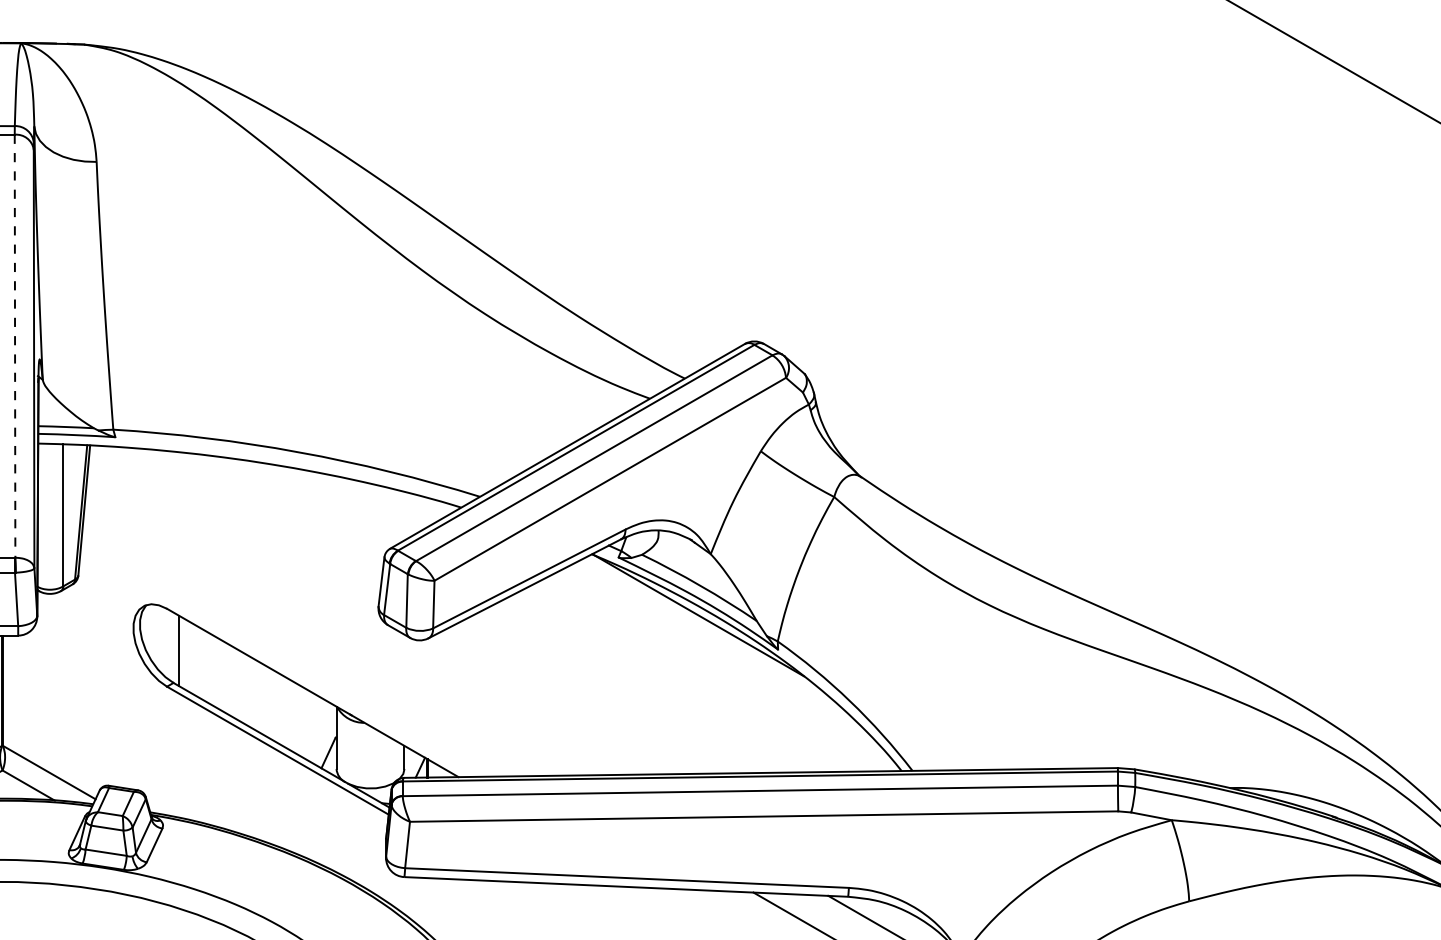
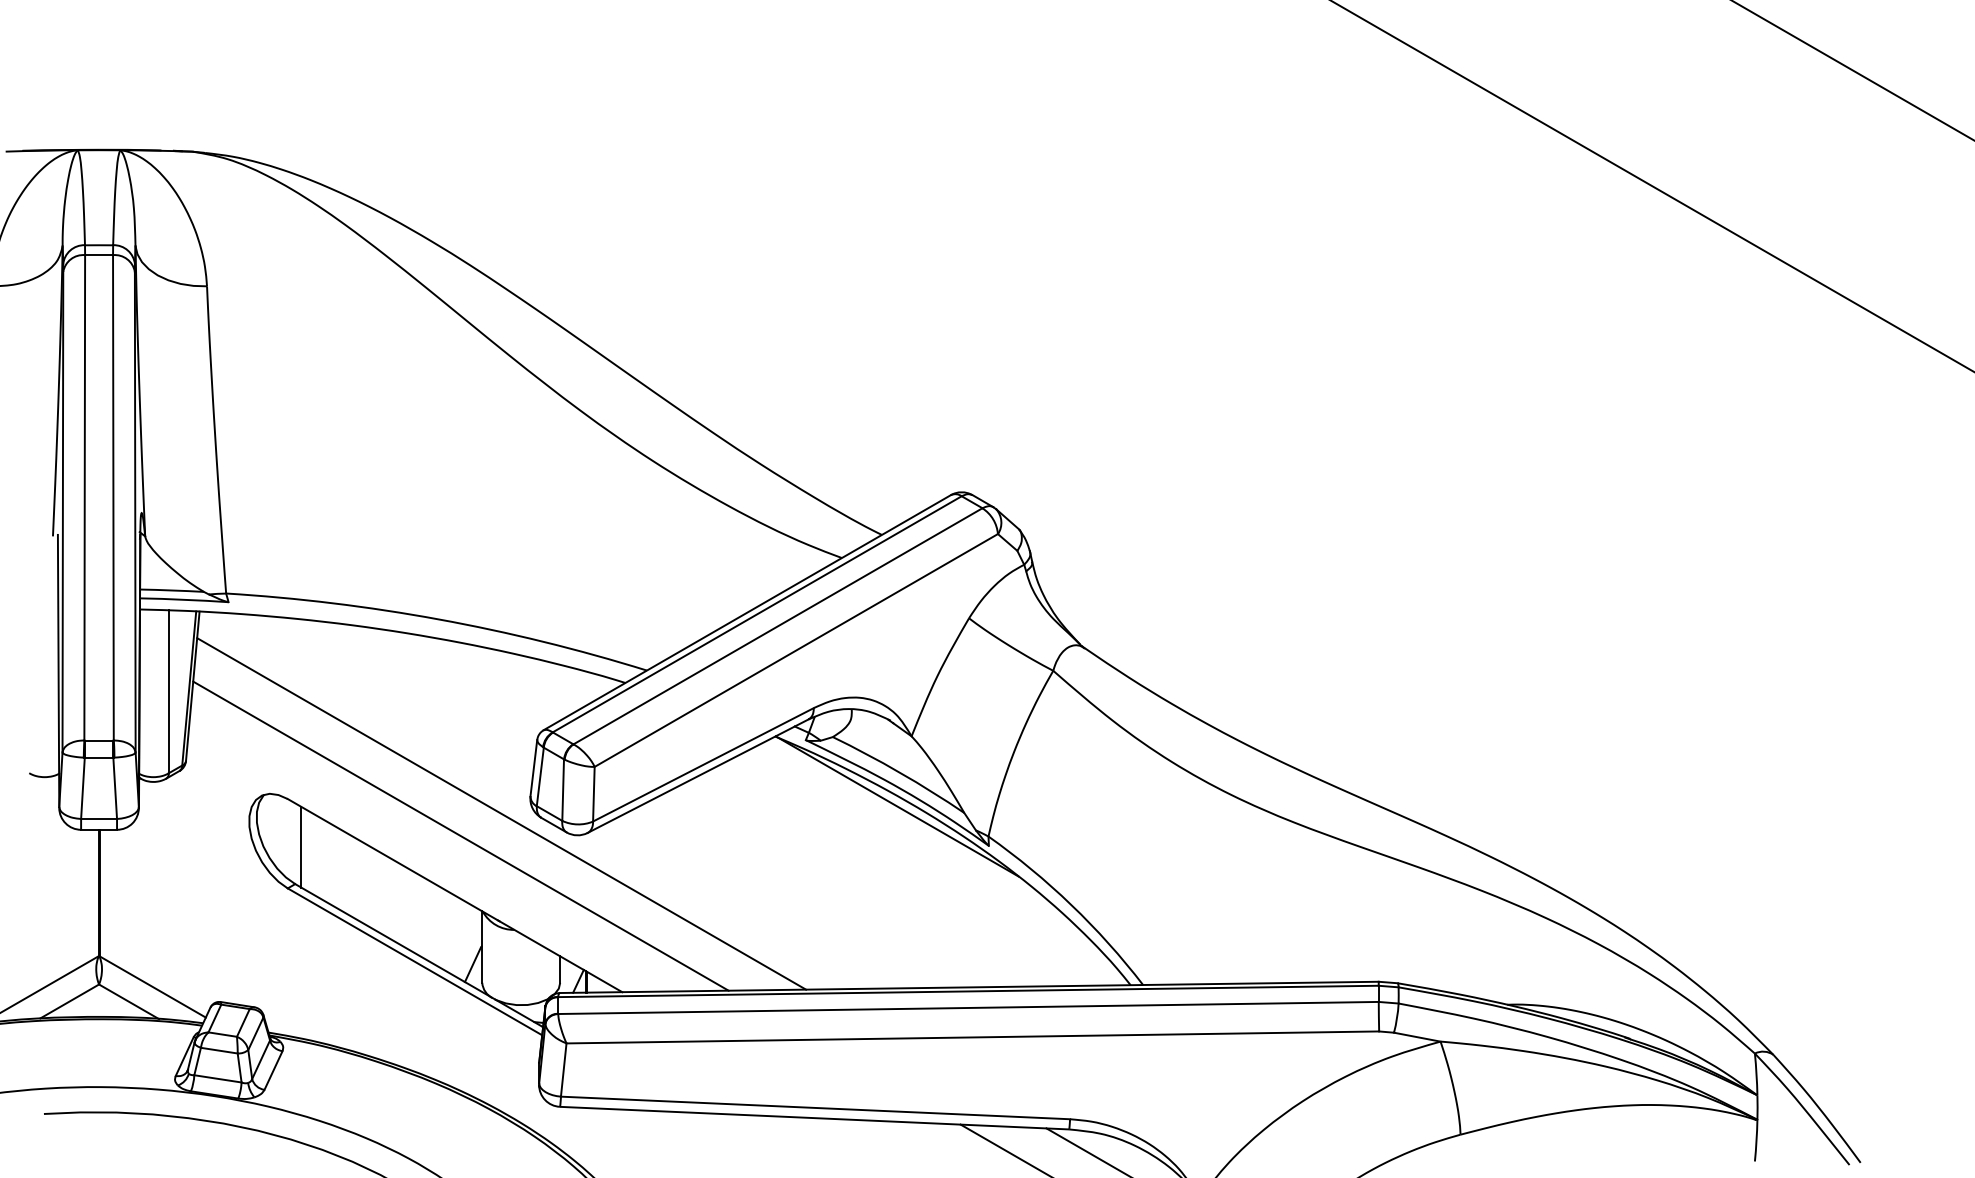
line: (15, 345) -> (113, 497), dashed -> solid
line: (353, 621) -> (501, 813), added
line: (317, 640) -> (460, 835), added

